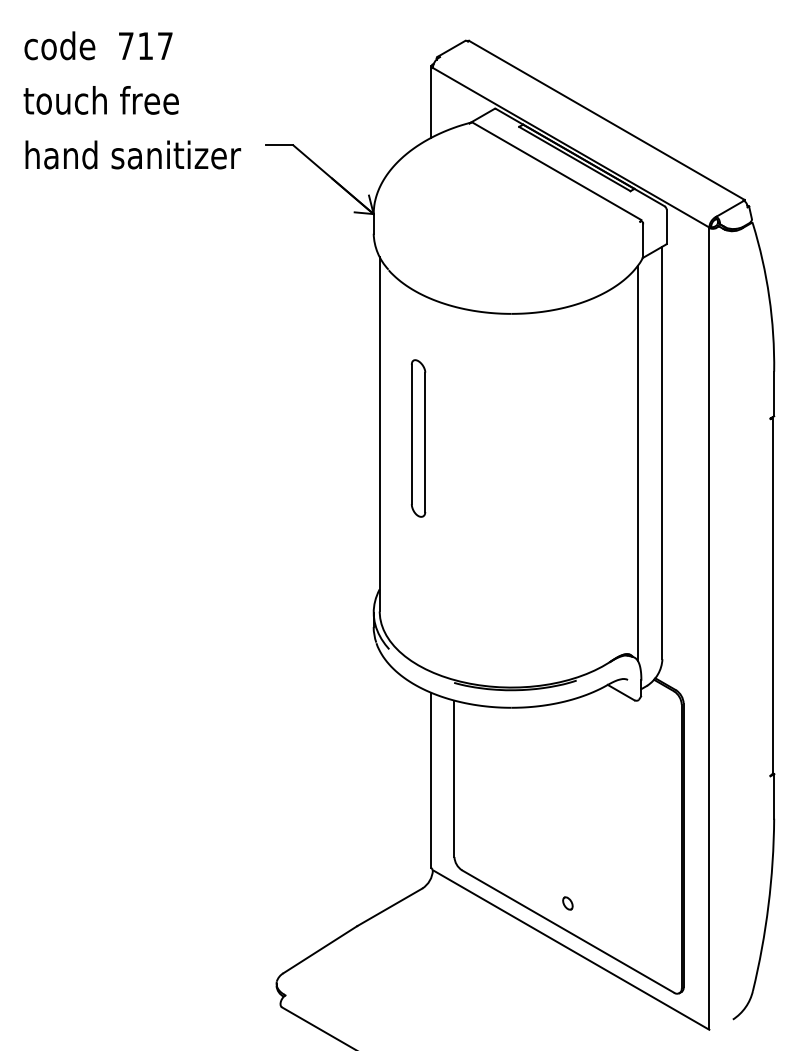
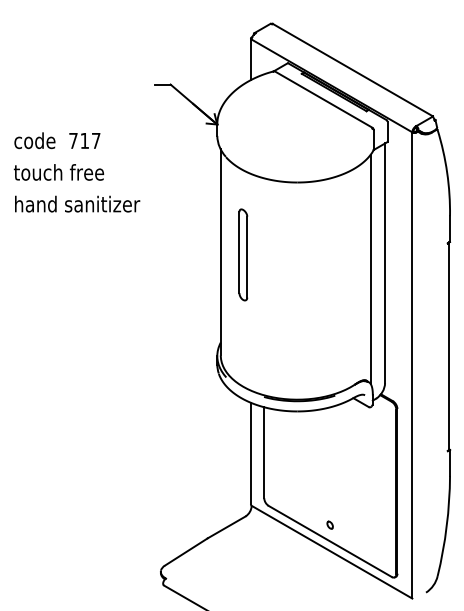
text: (131, 100) -> (76, 172), moved

